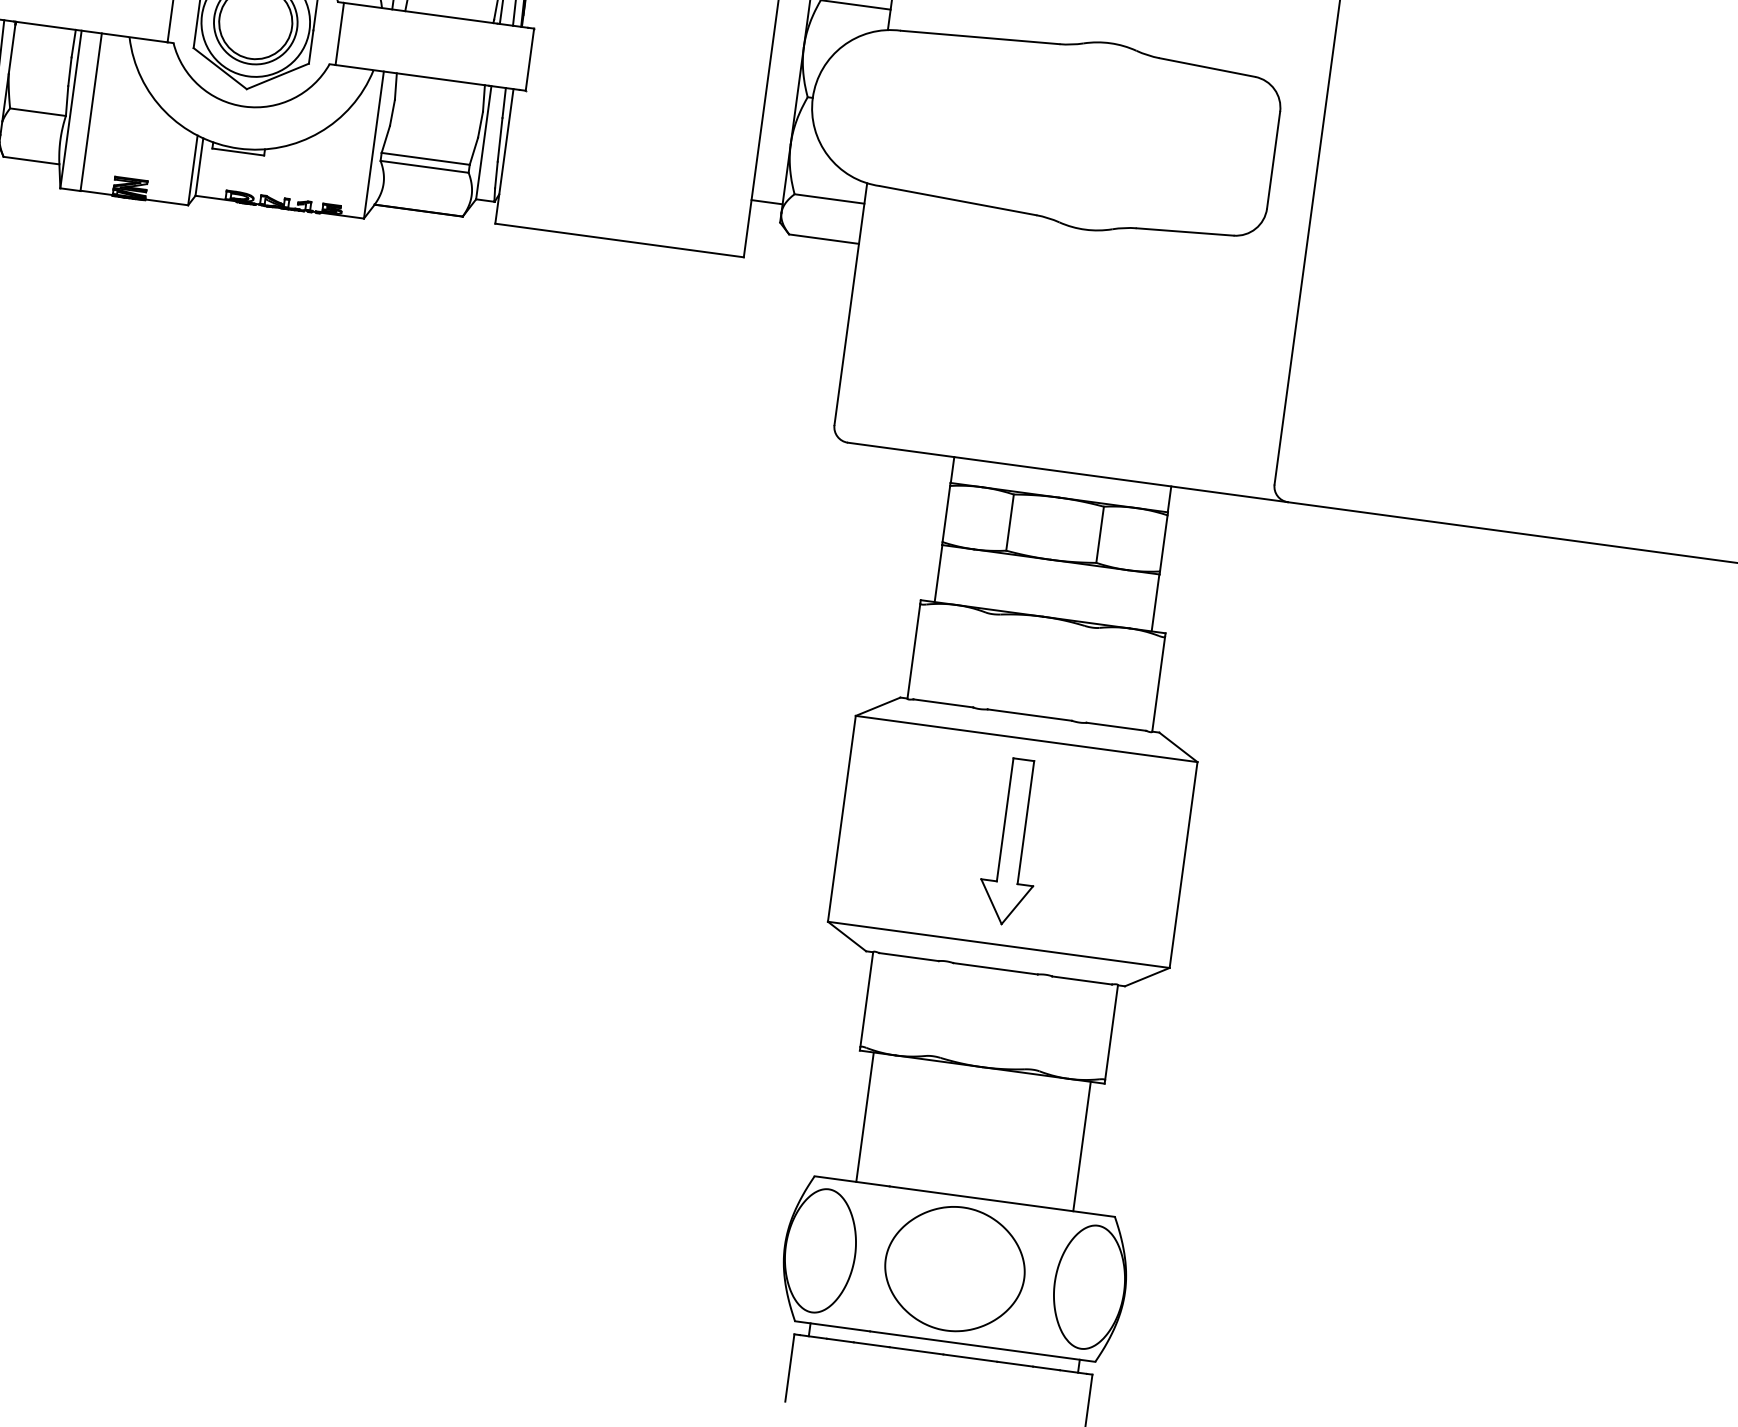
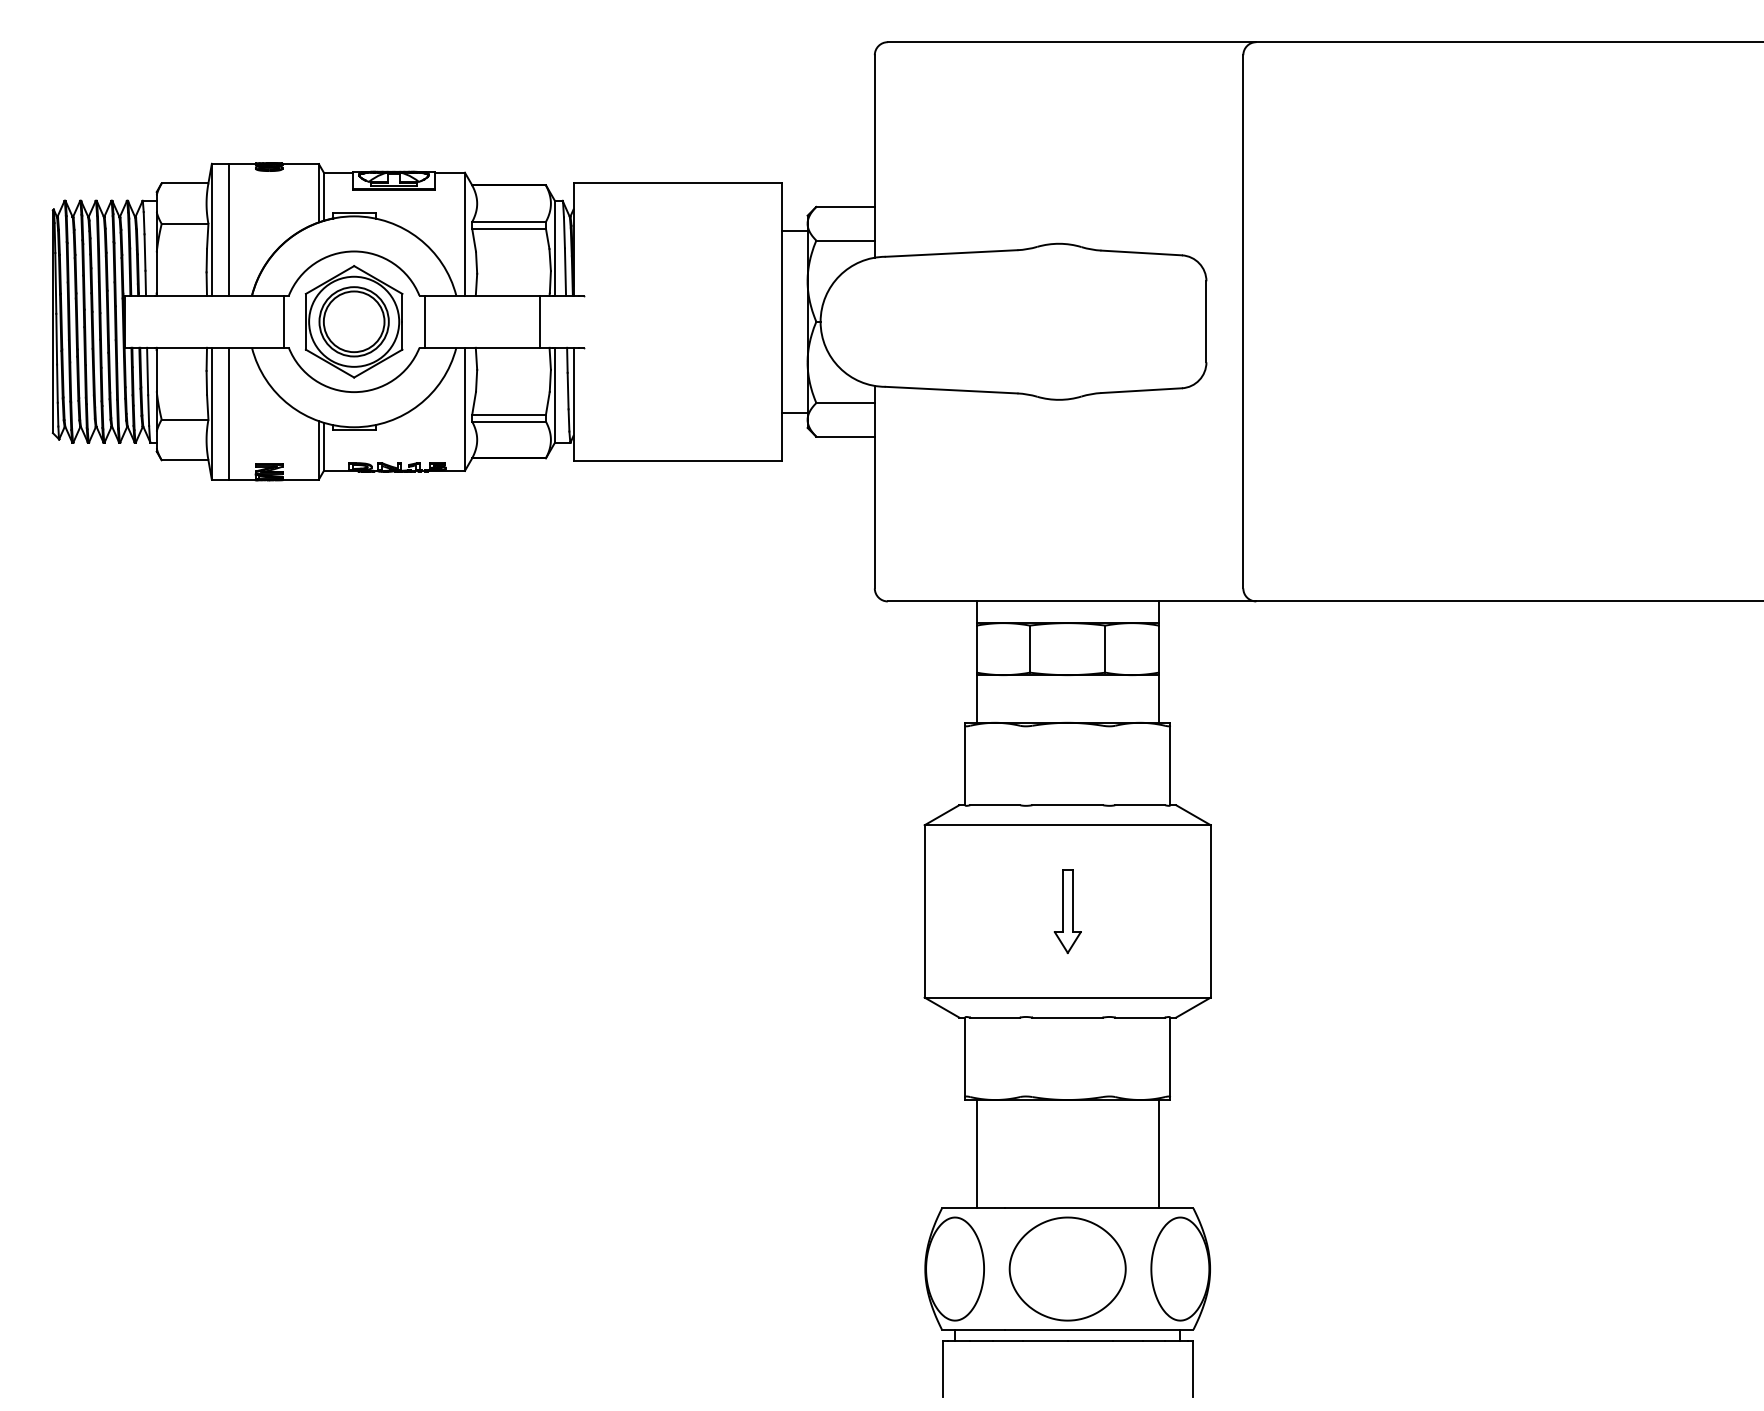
line: (529, 59) -> (539, 321), moved
part: (1012, 842) -> (1067, 911), size x0.6

